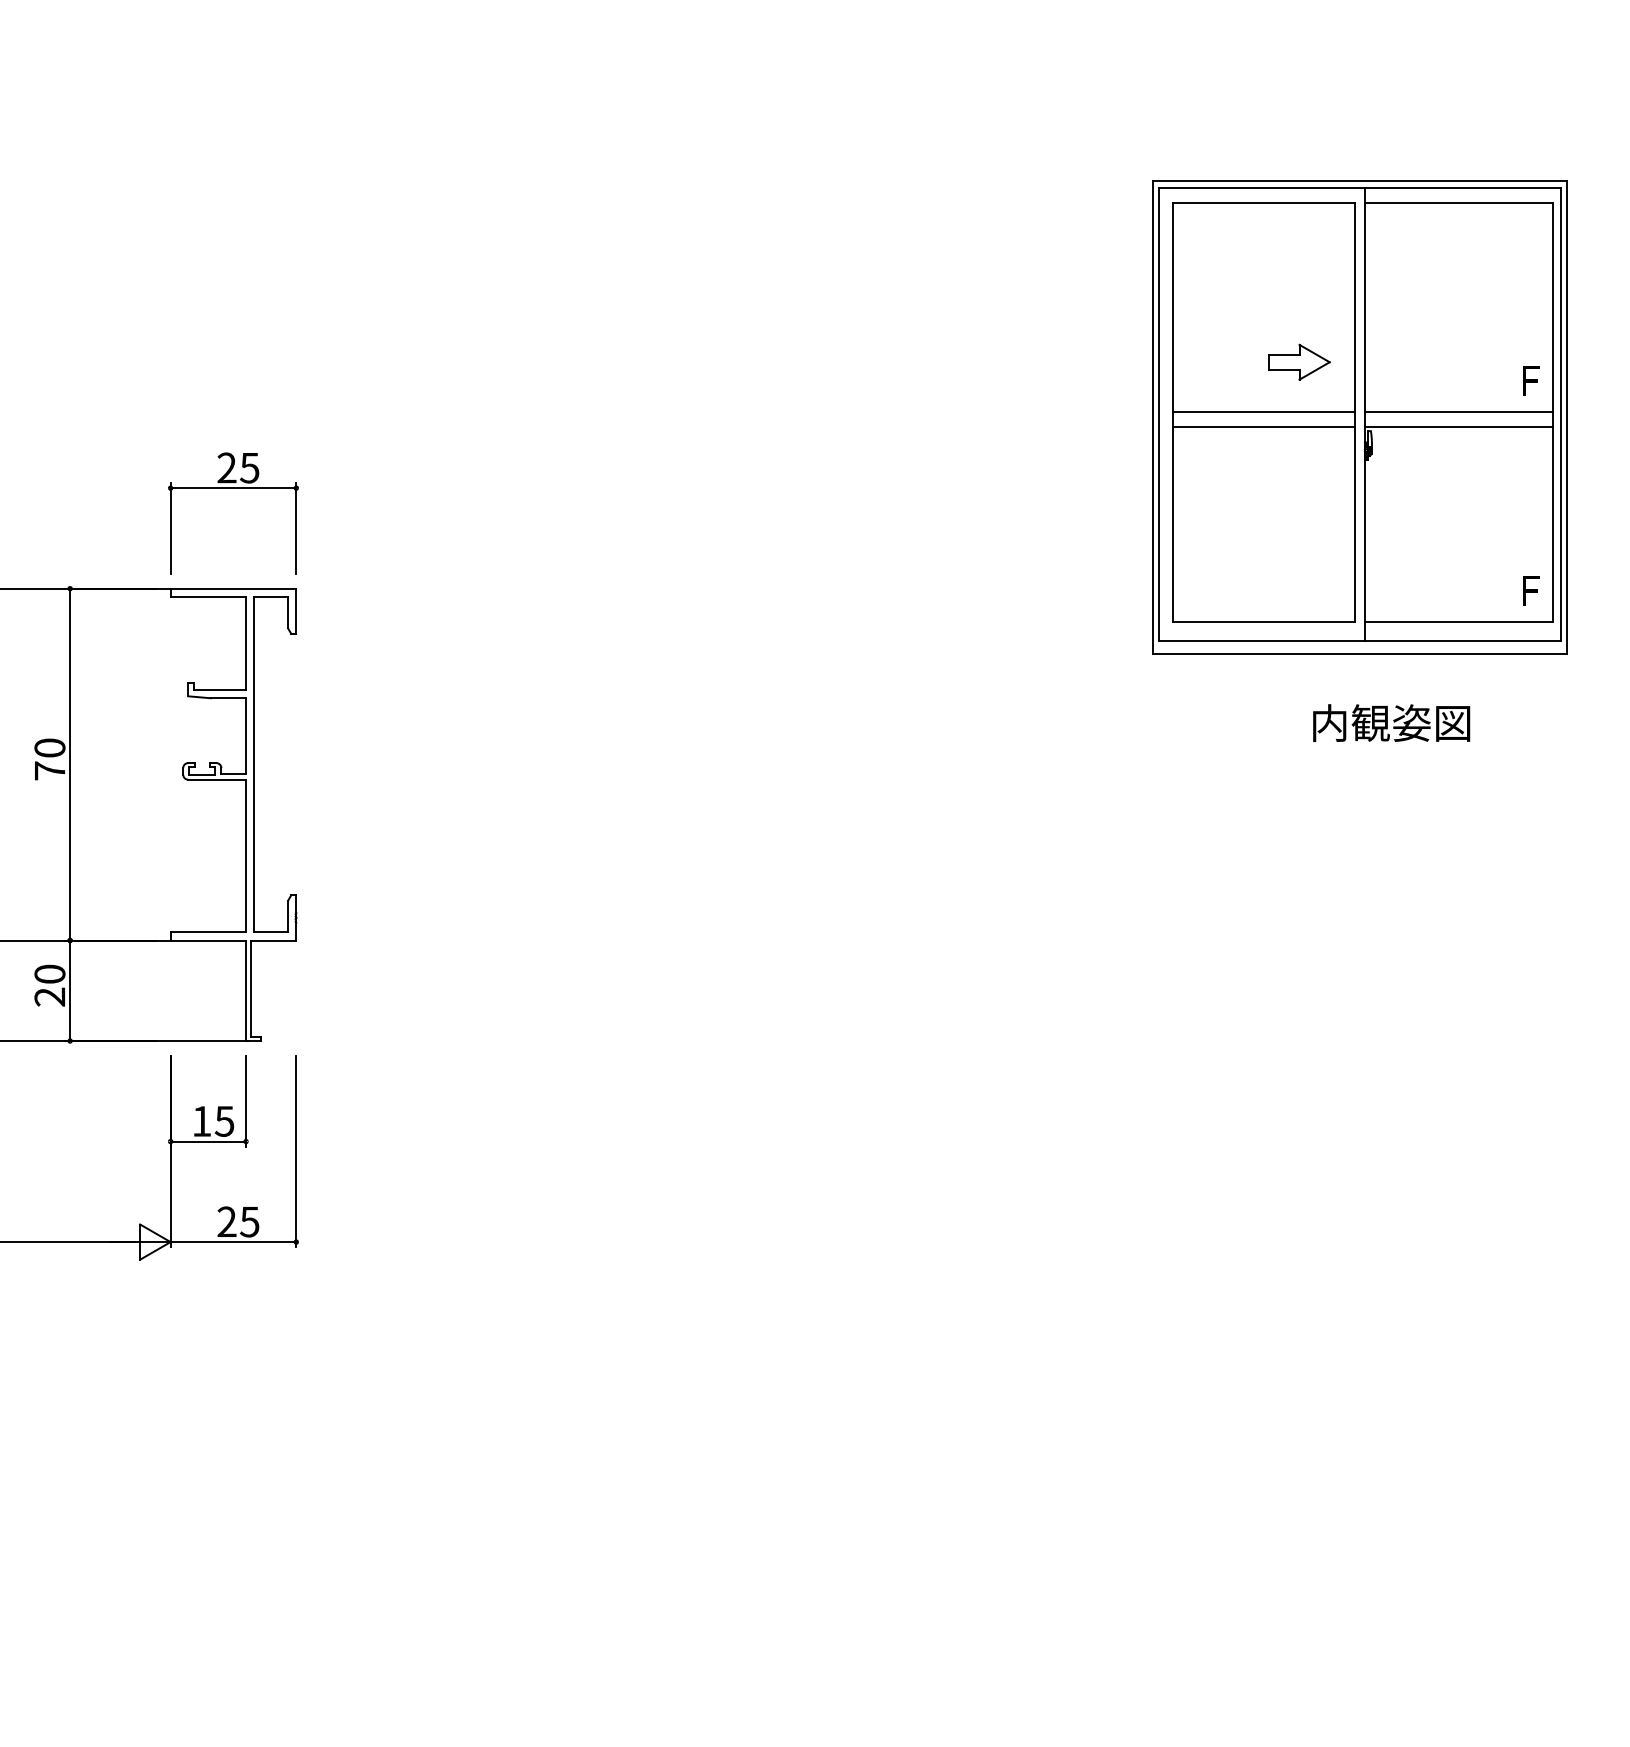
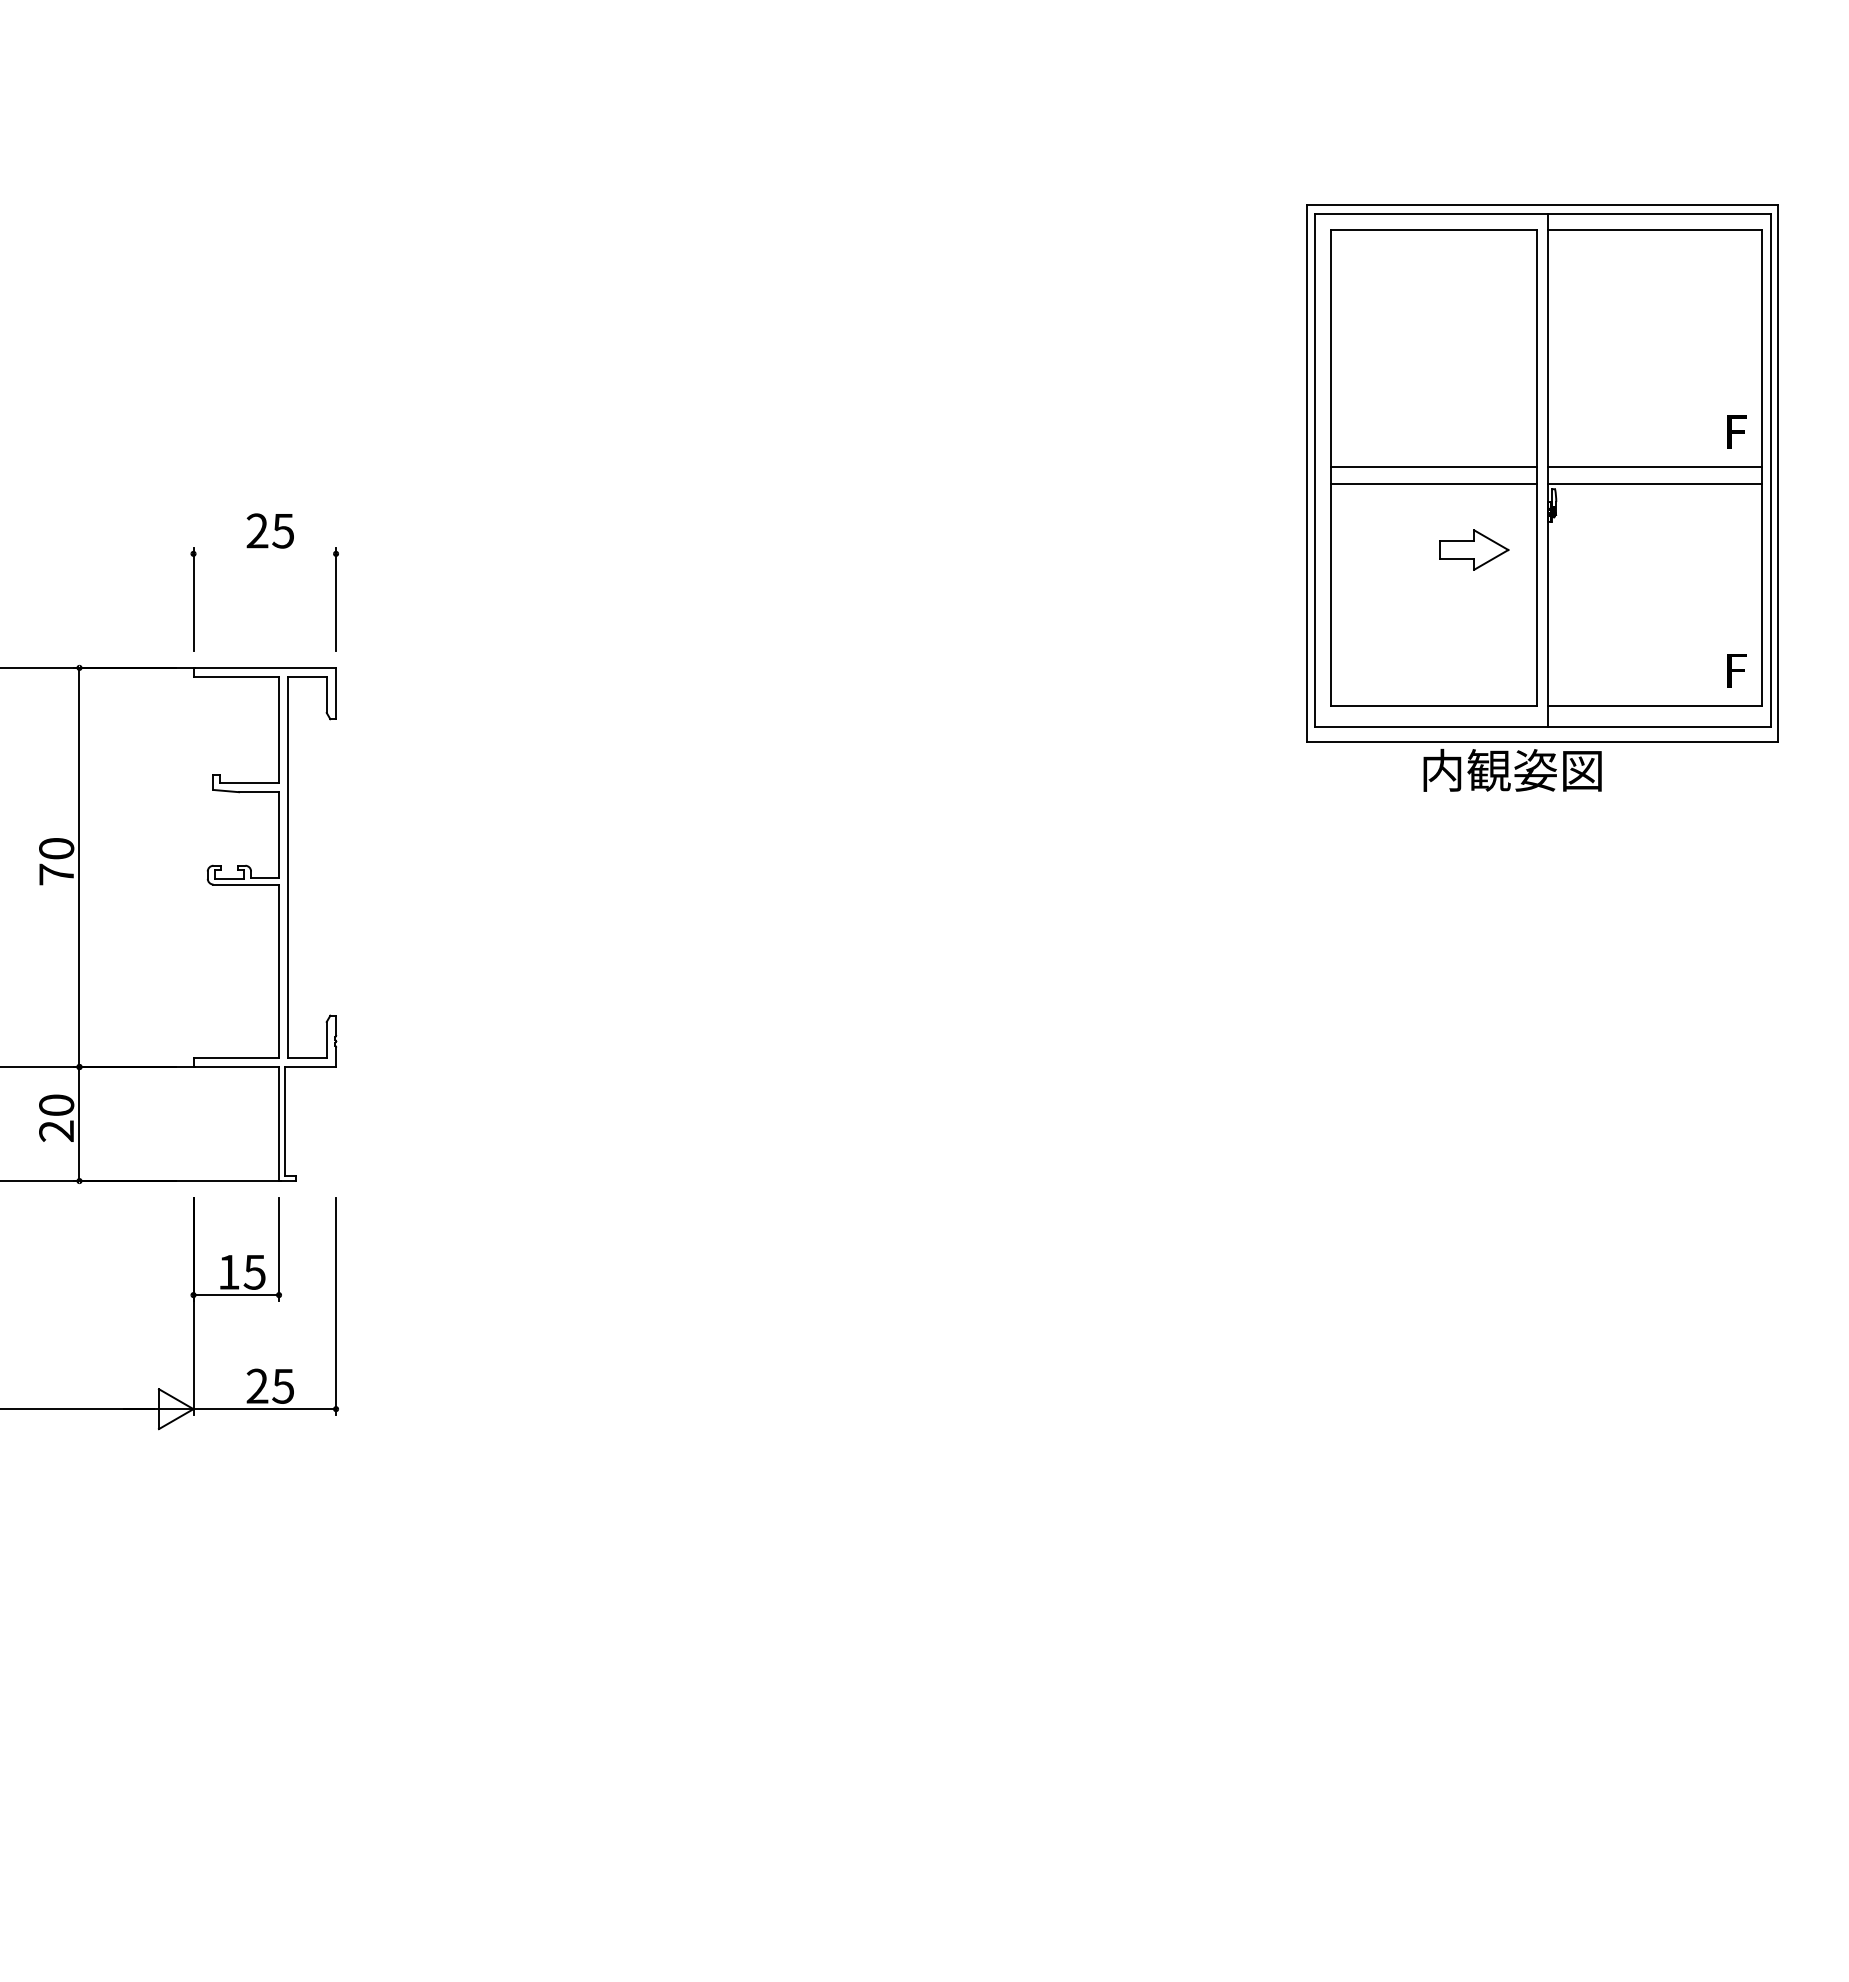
part: (1299, 361) -> (1474, 549), moved
line: (233, 487) -> (264, 553), removed
text: (1391, 723) -> (1512, 770), moved

